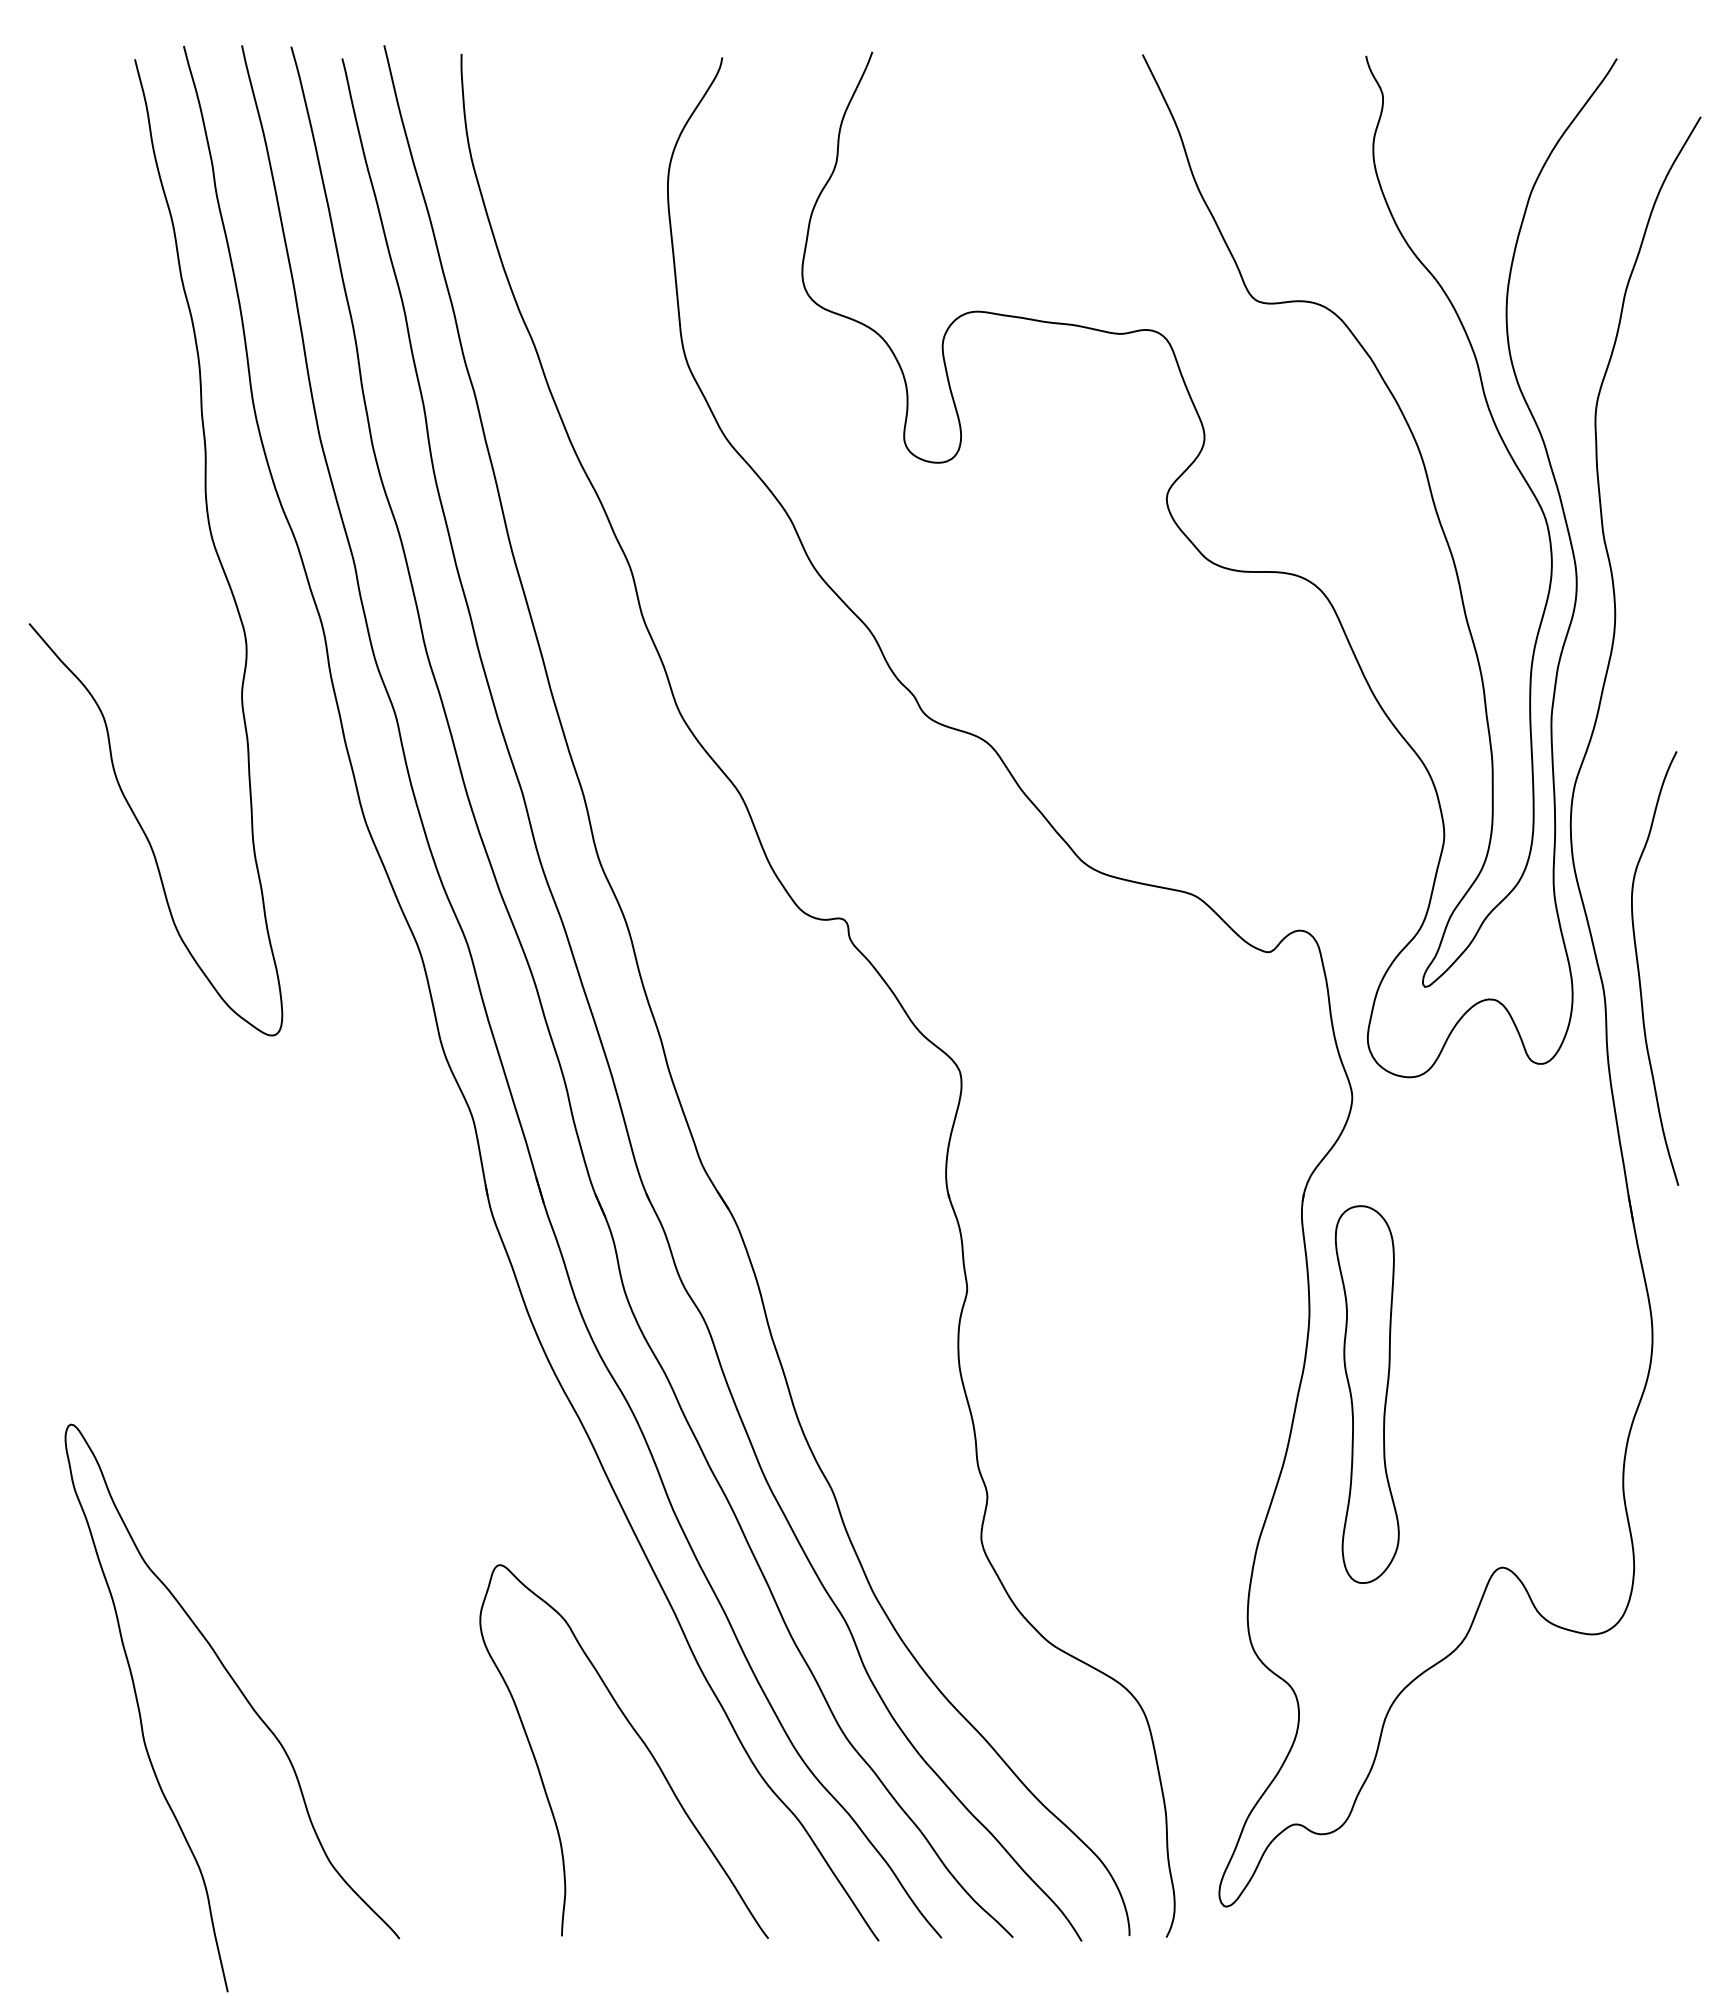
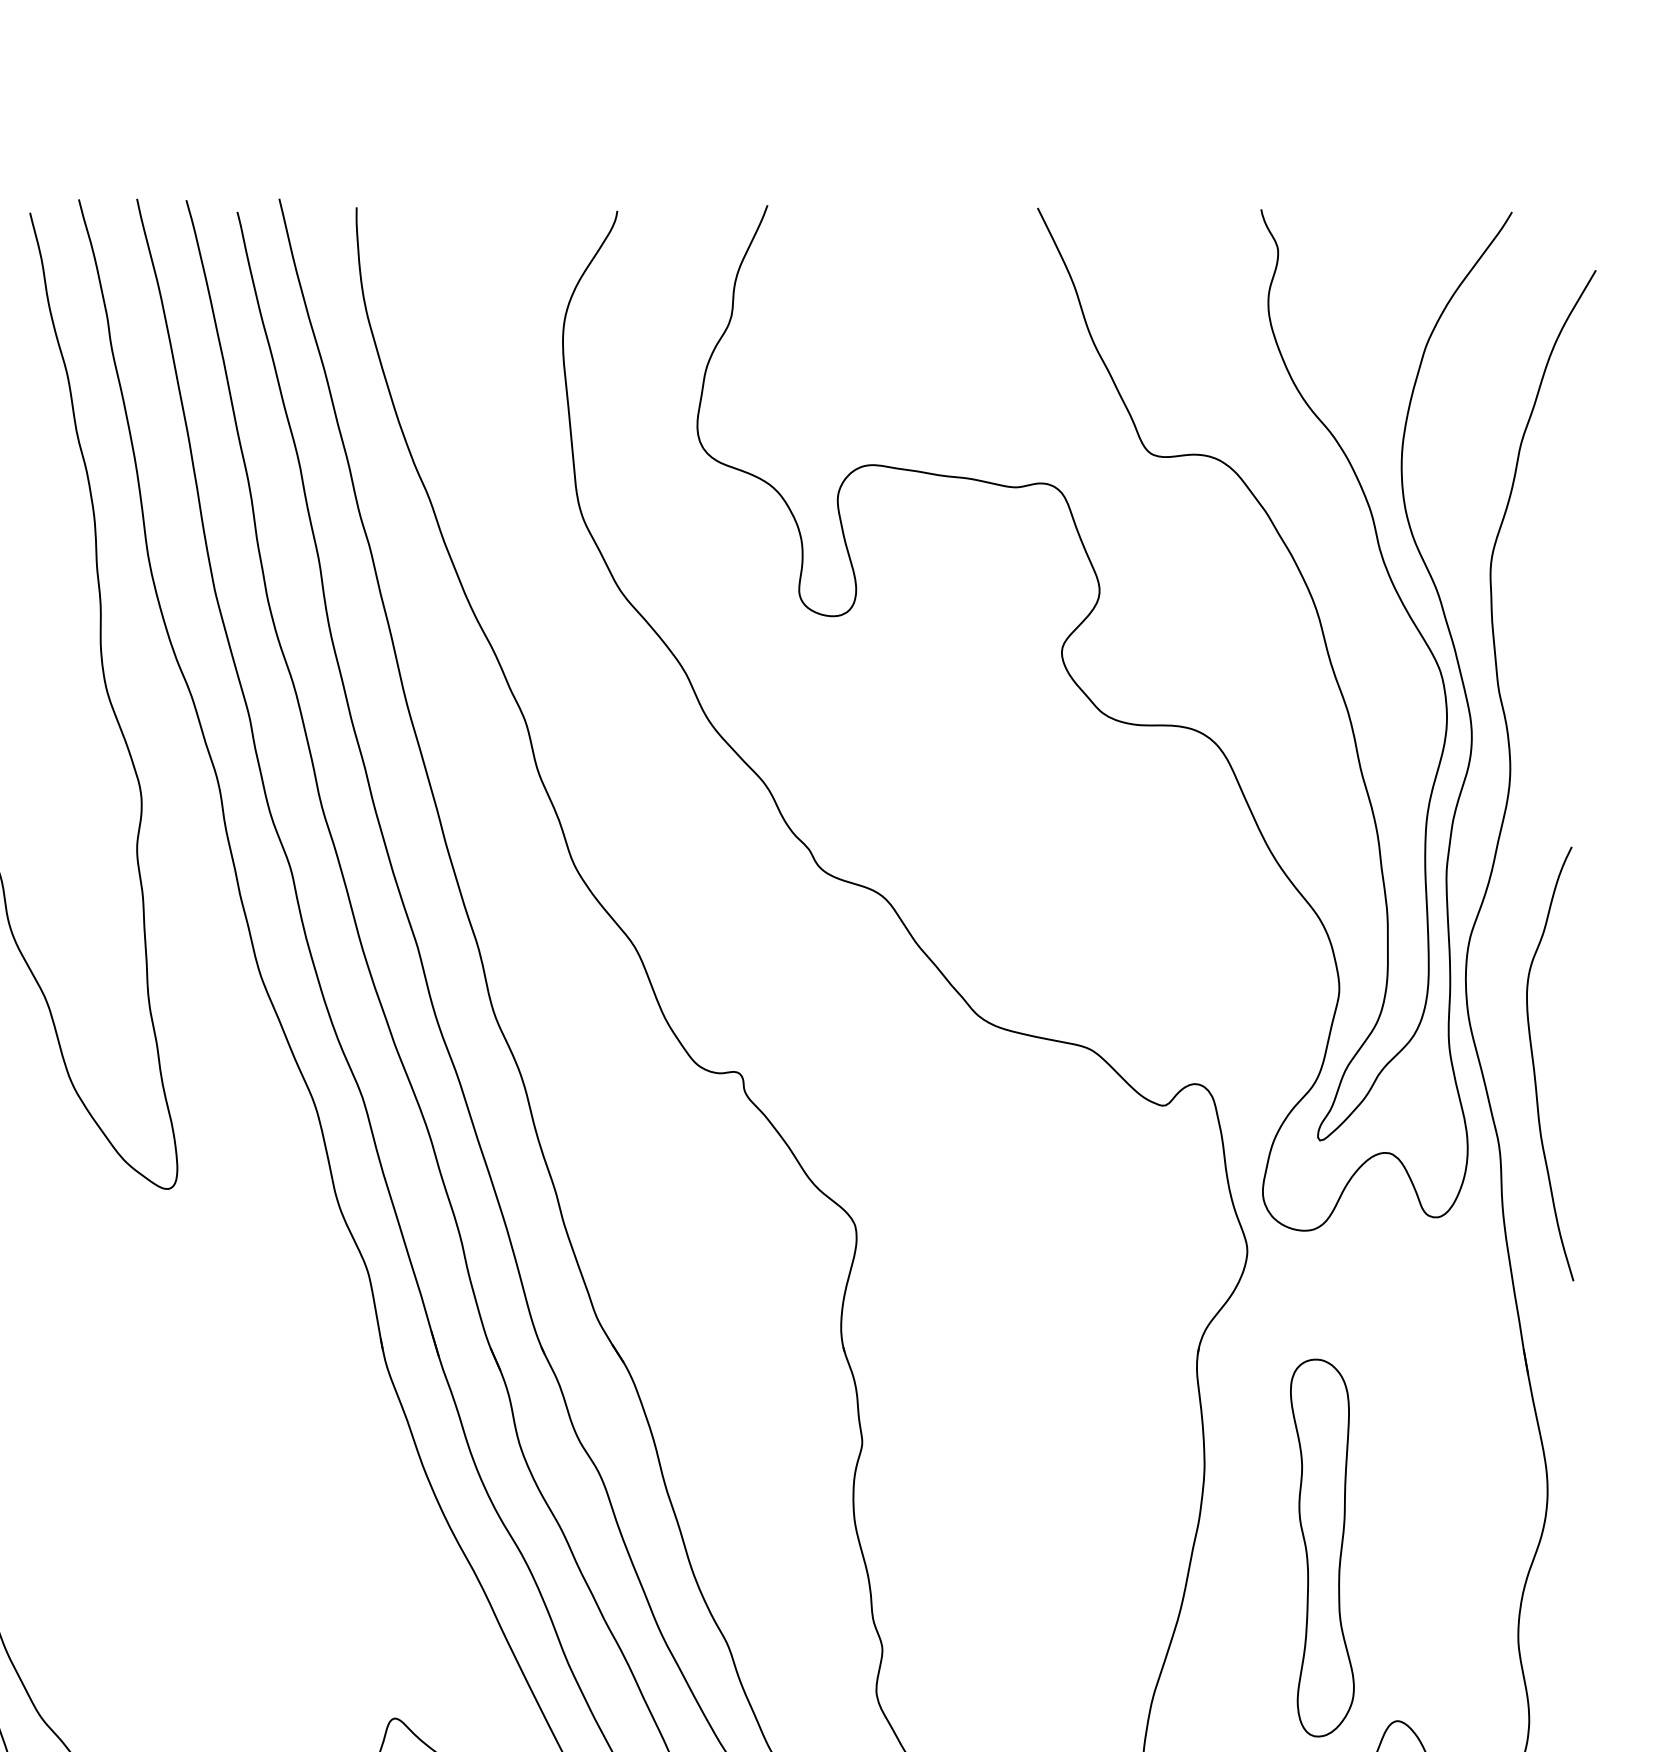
curve: (1639, 968) -> (1534, 1063), moved
part: (1366, 1394) -> (1321, 1547), moved

